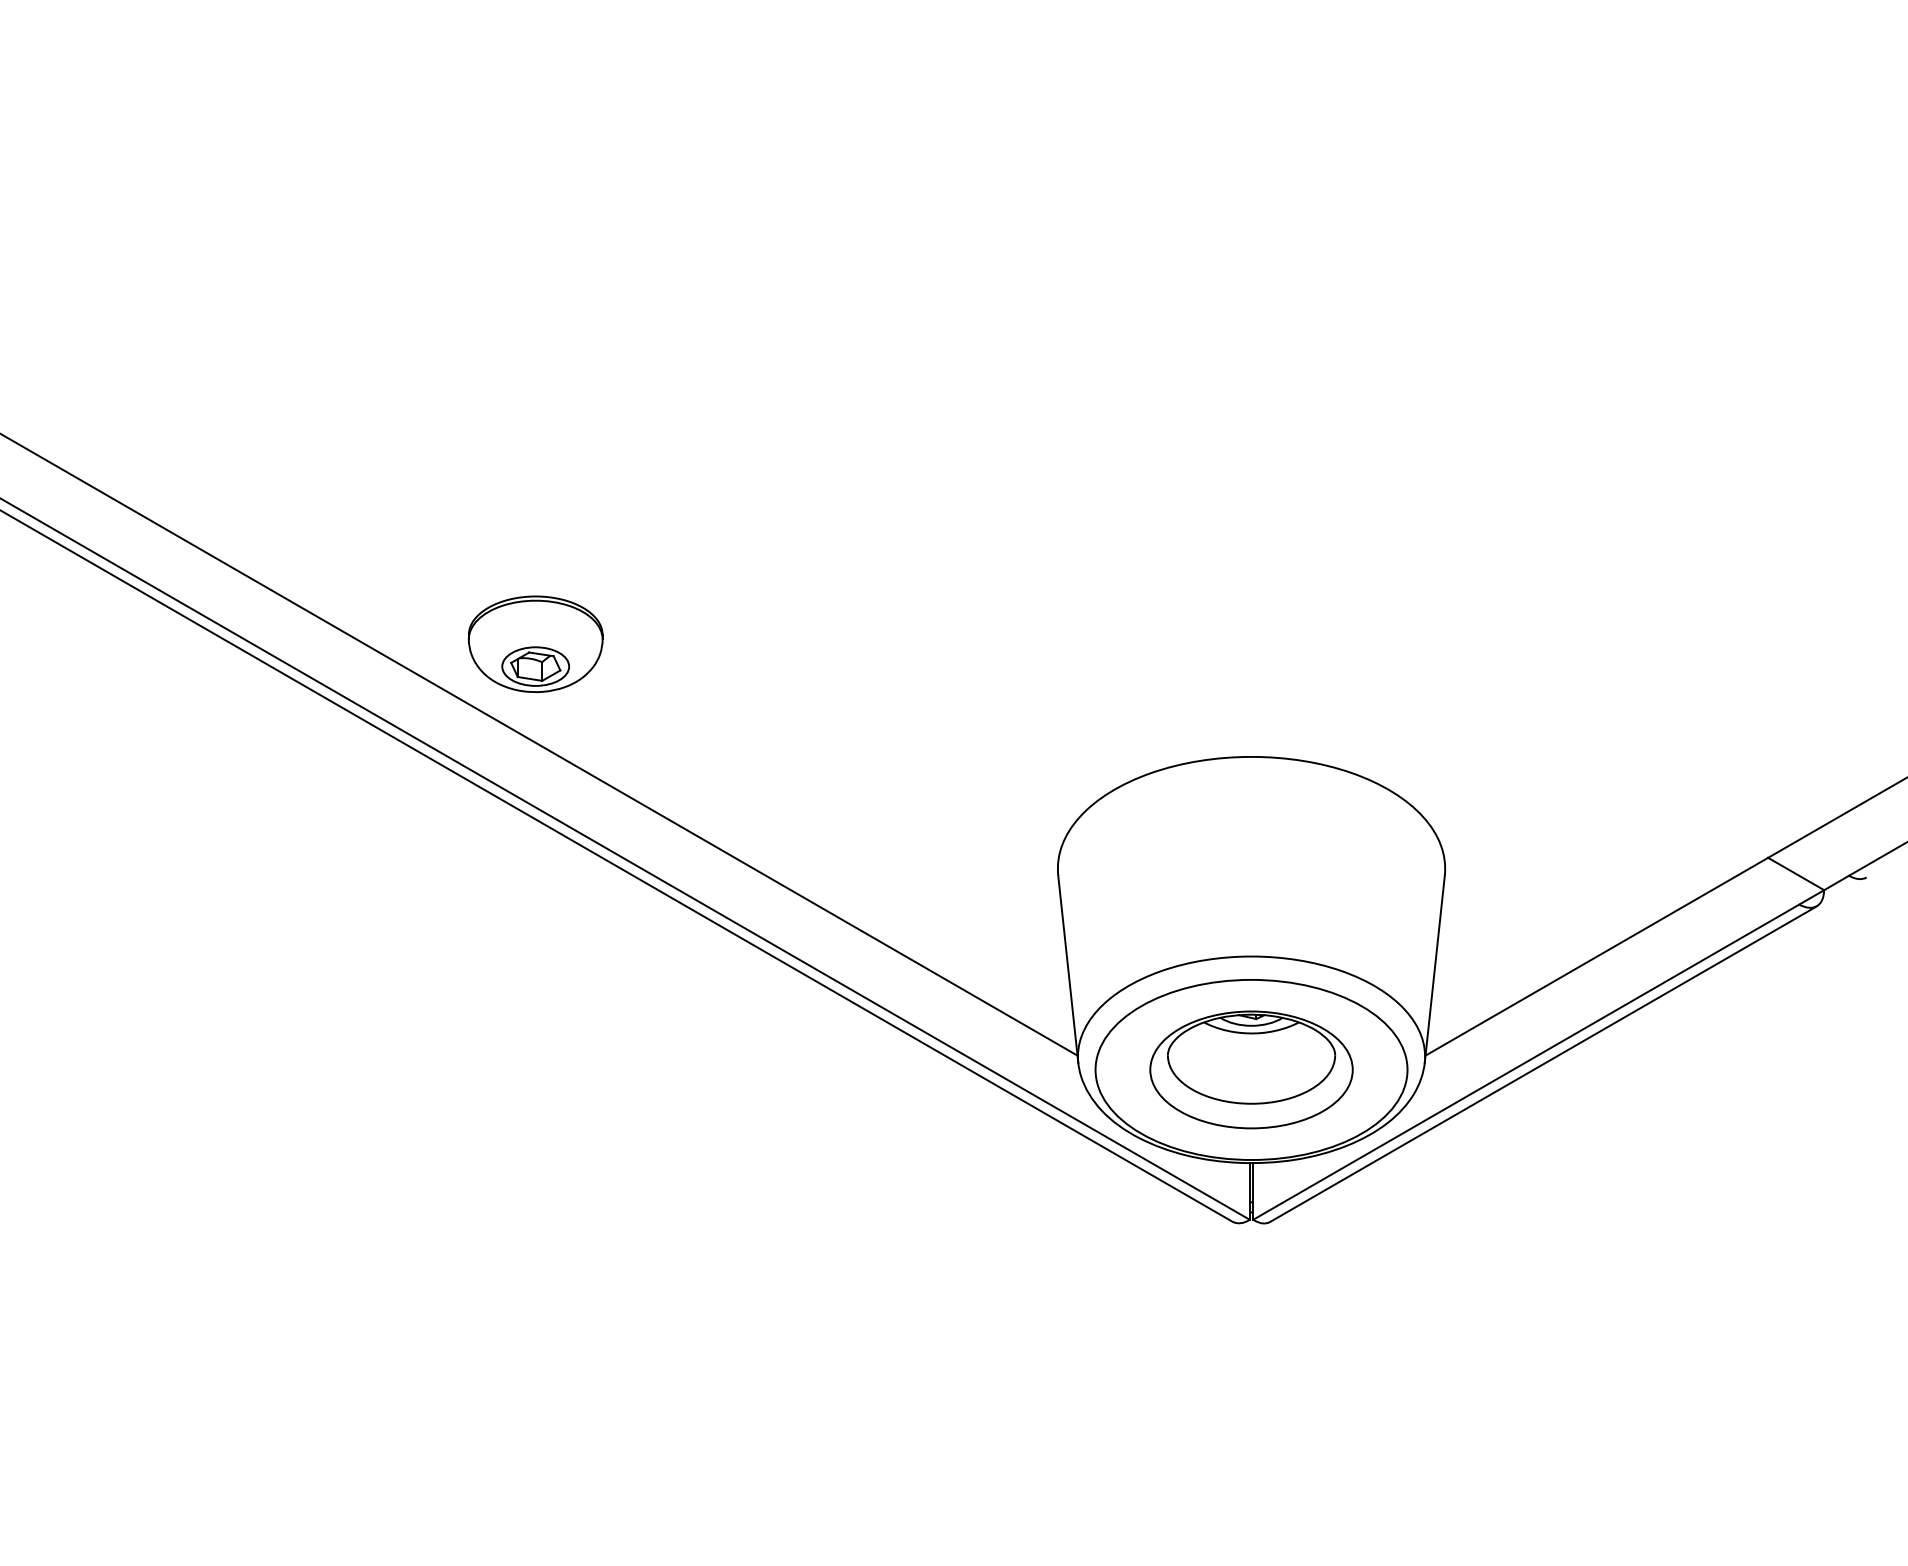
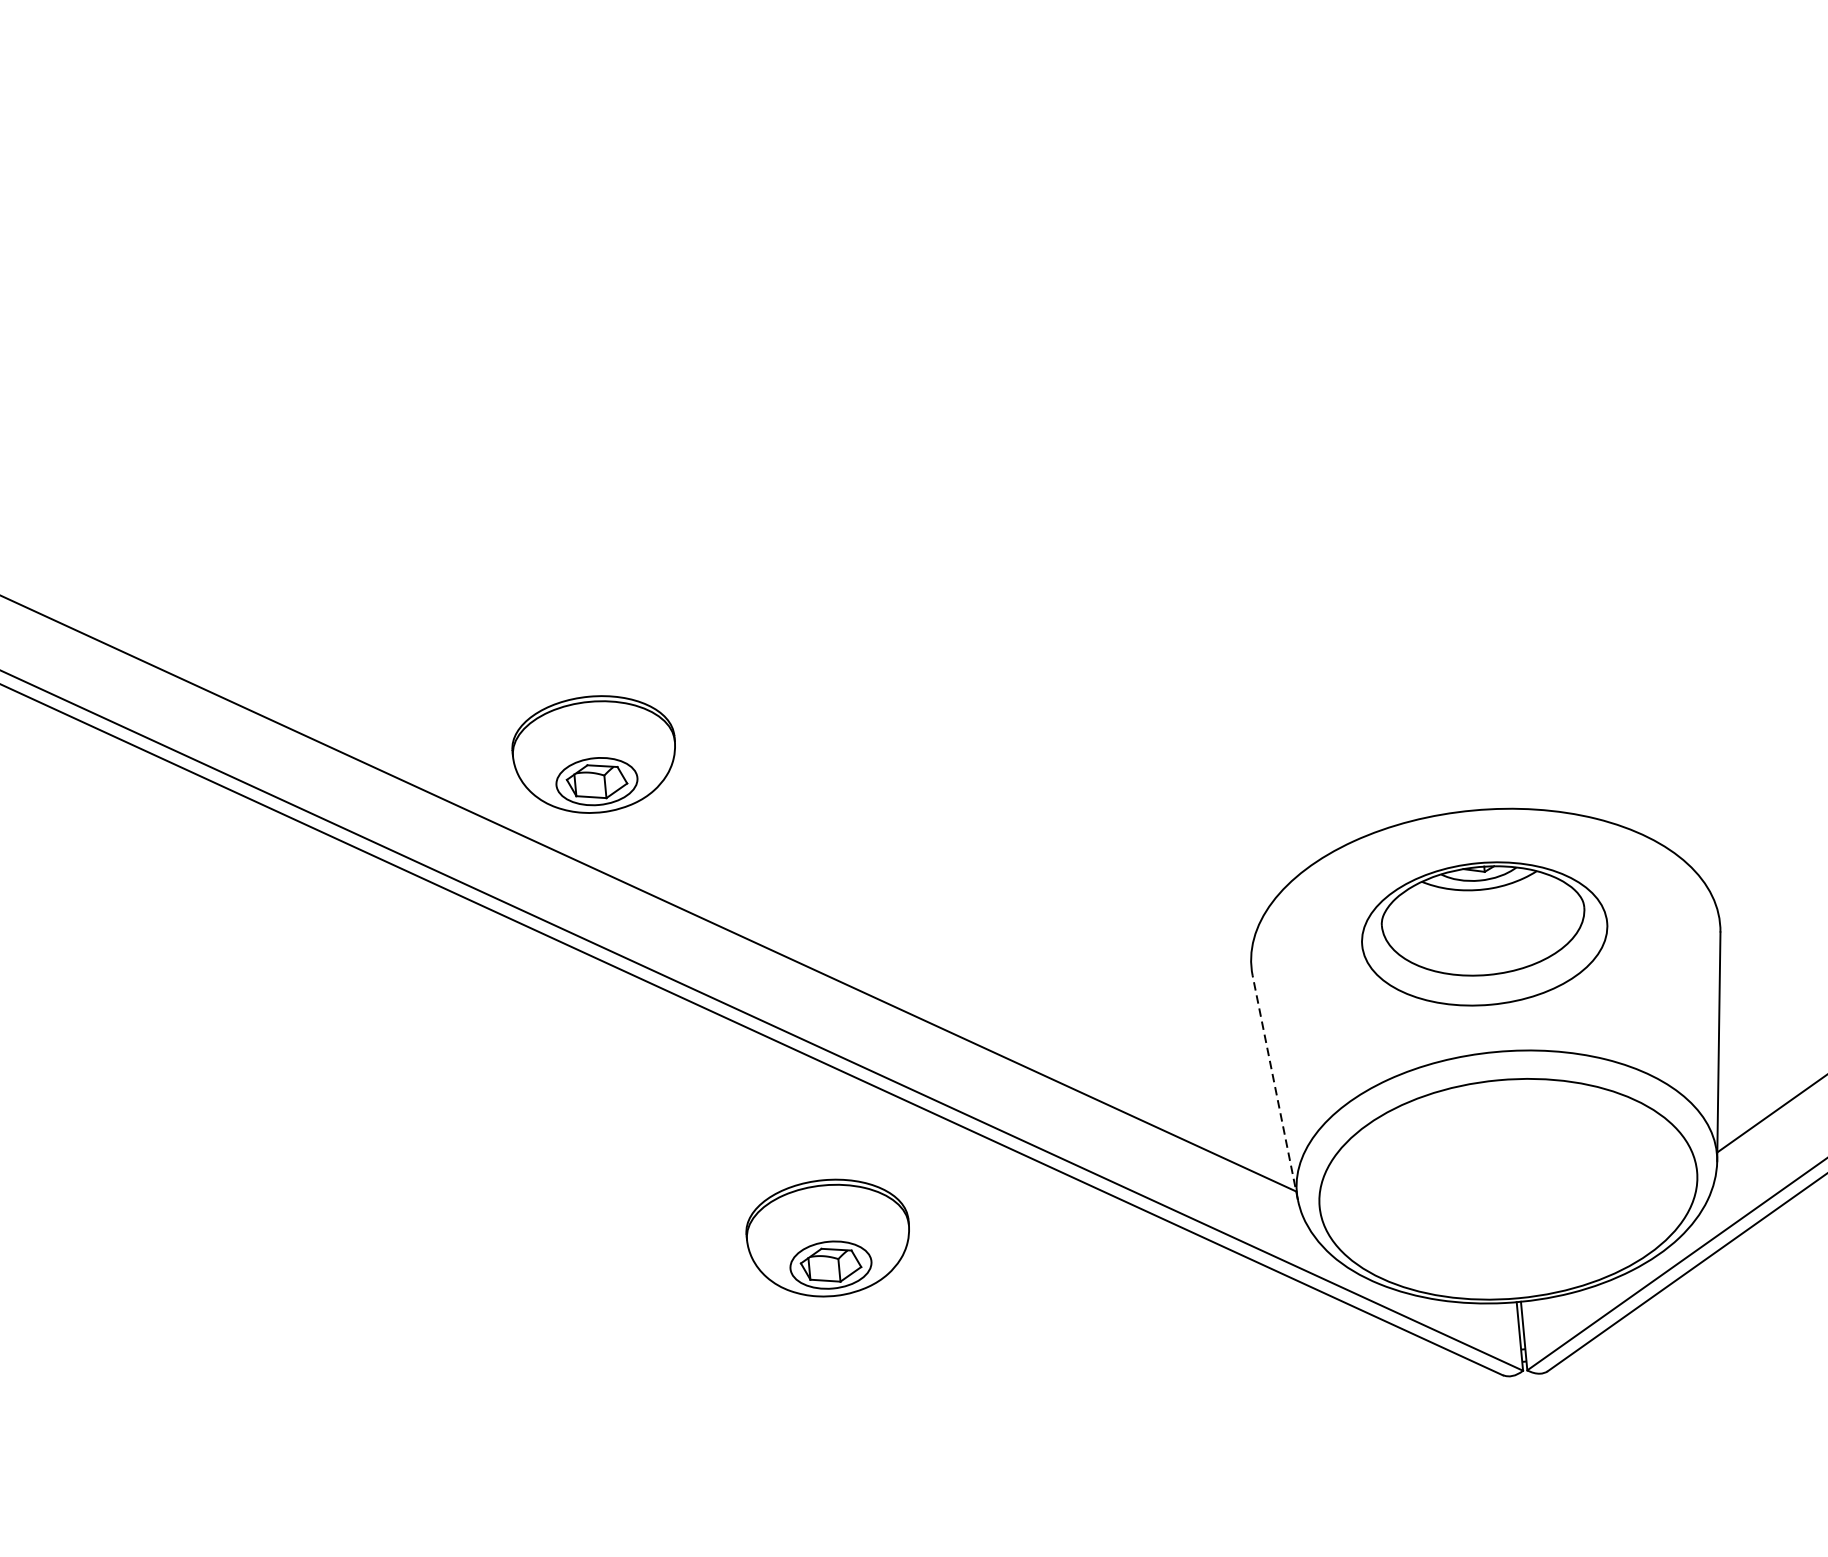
line: (1068, 968) -> (1275, 1087), solid -> dashed
part: (690, 1058) -> (828, 1238), added
part: (1251, 1069) -> (1484, 933), moved

